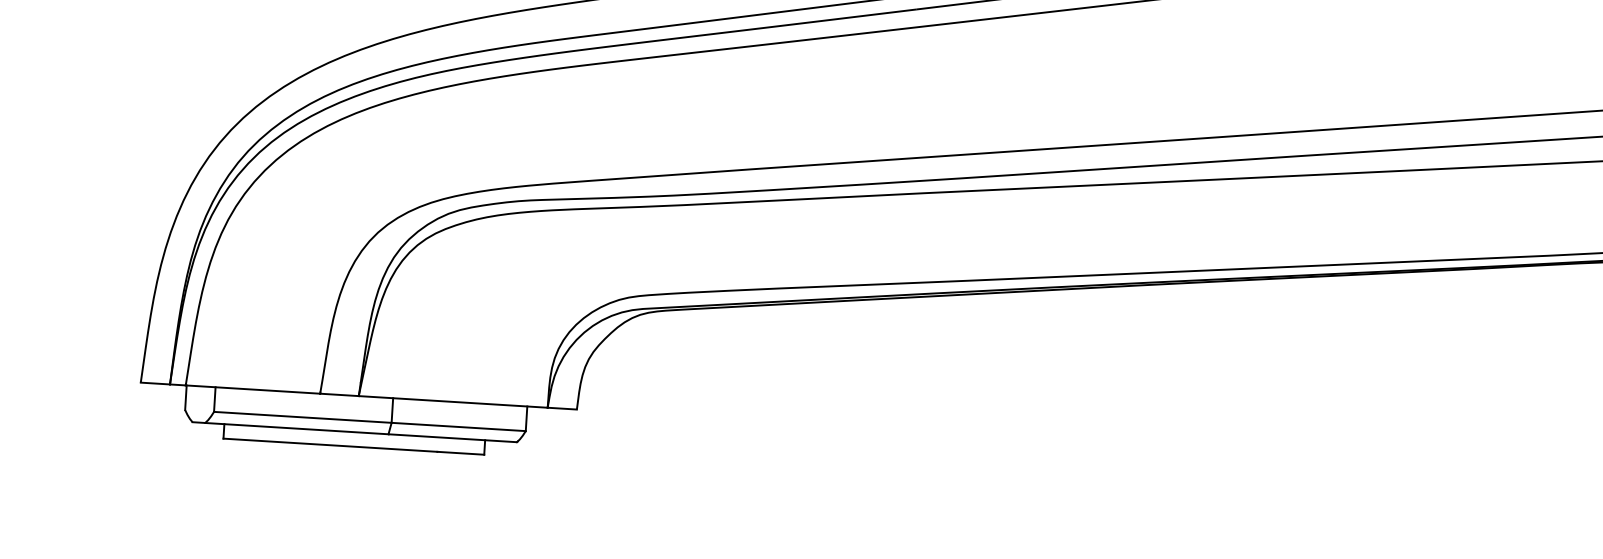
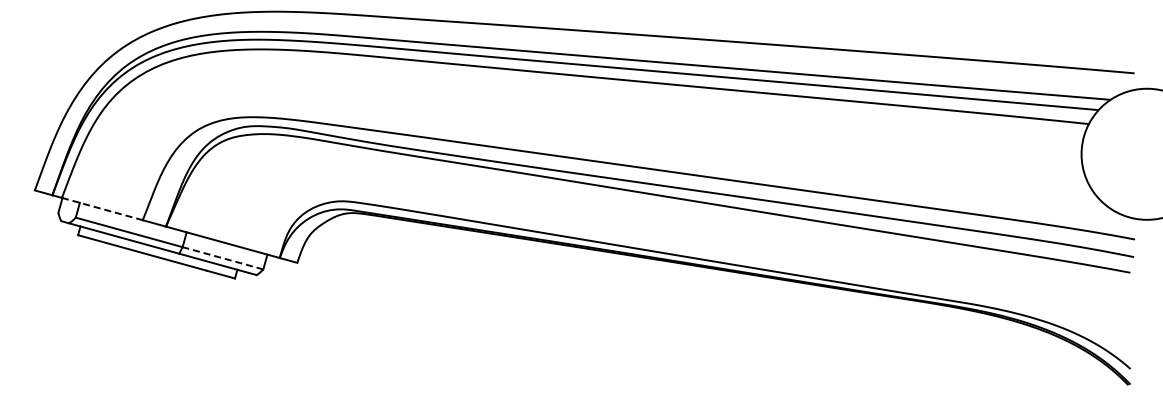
line: (253, 390) -> (102, 209), solid -> dashed
line: (459, 427) -> (223, 258), solid -> dashed

